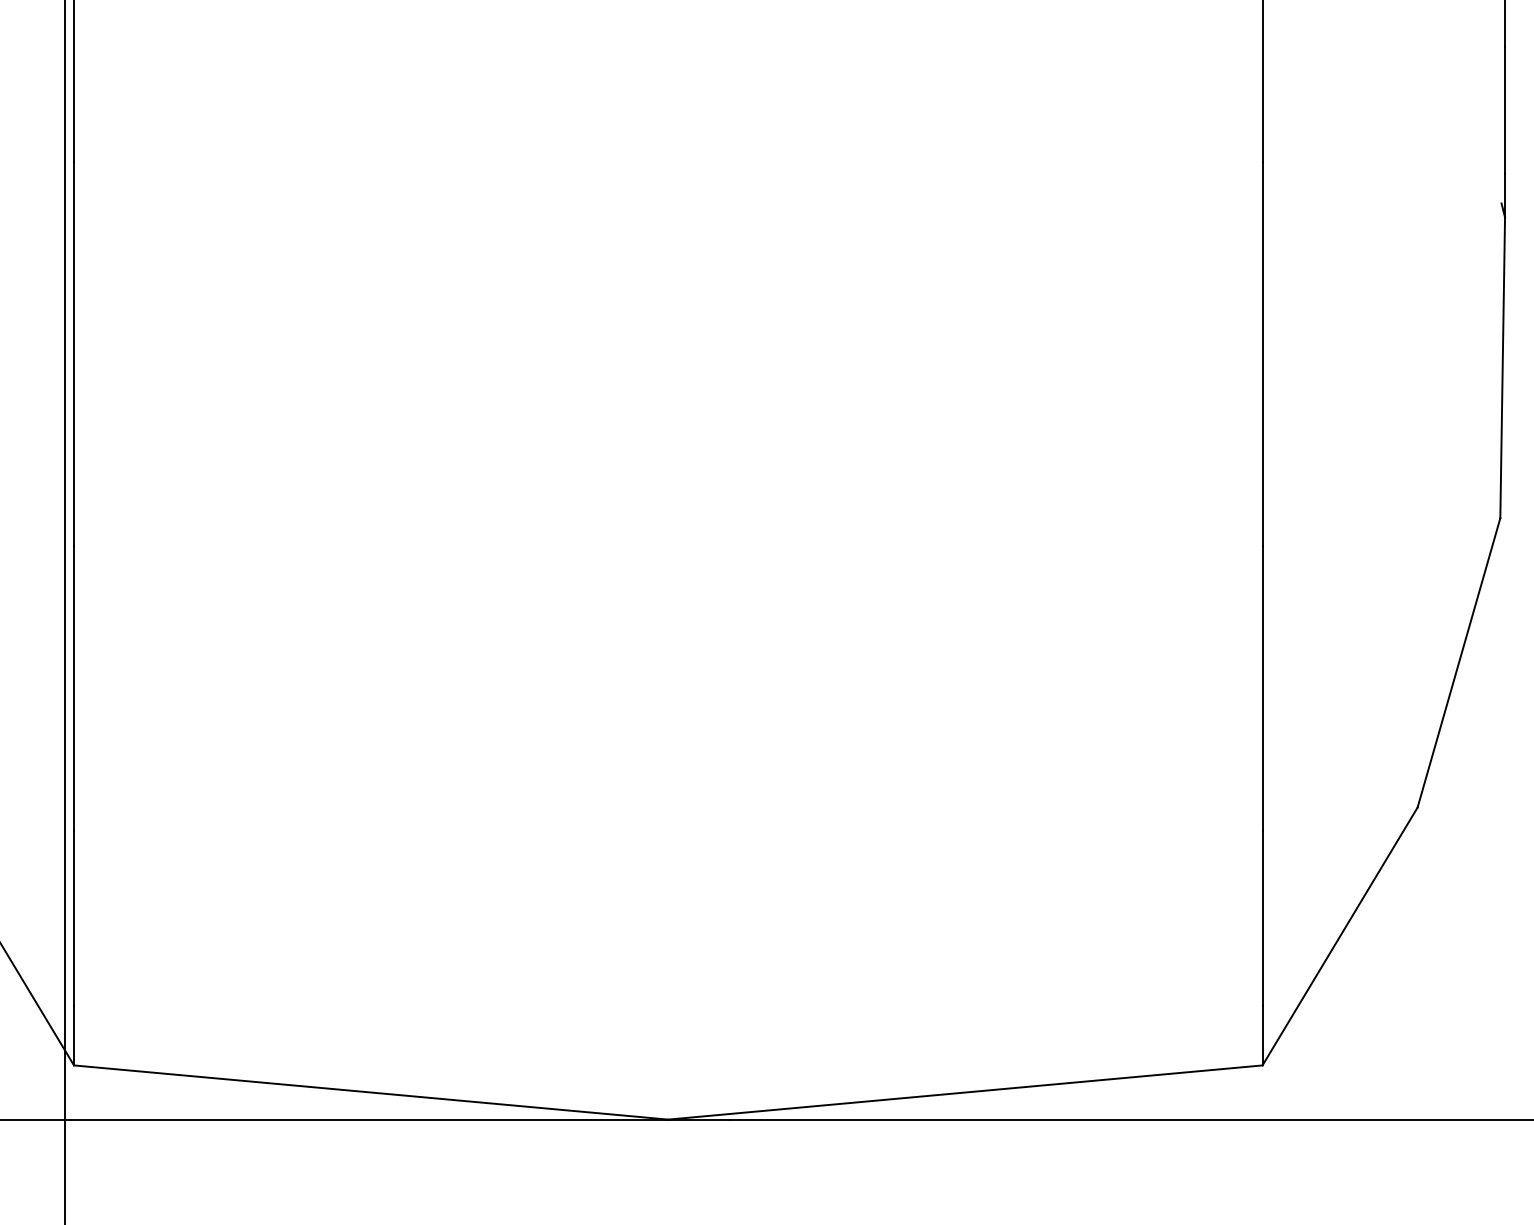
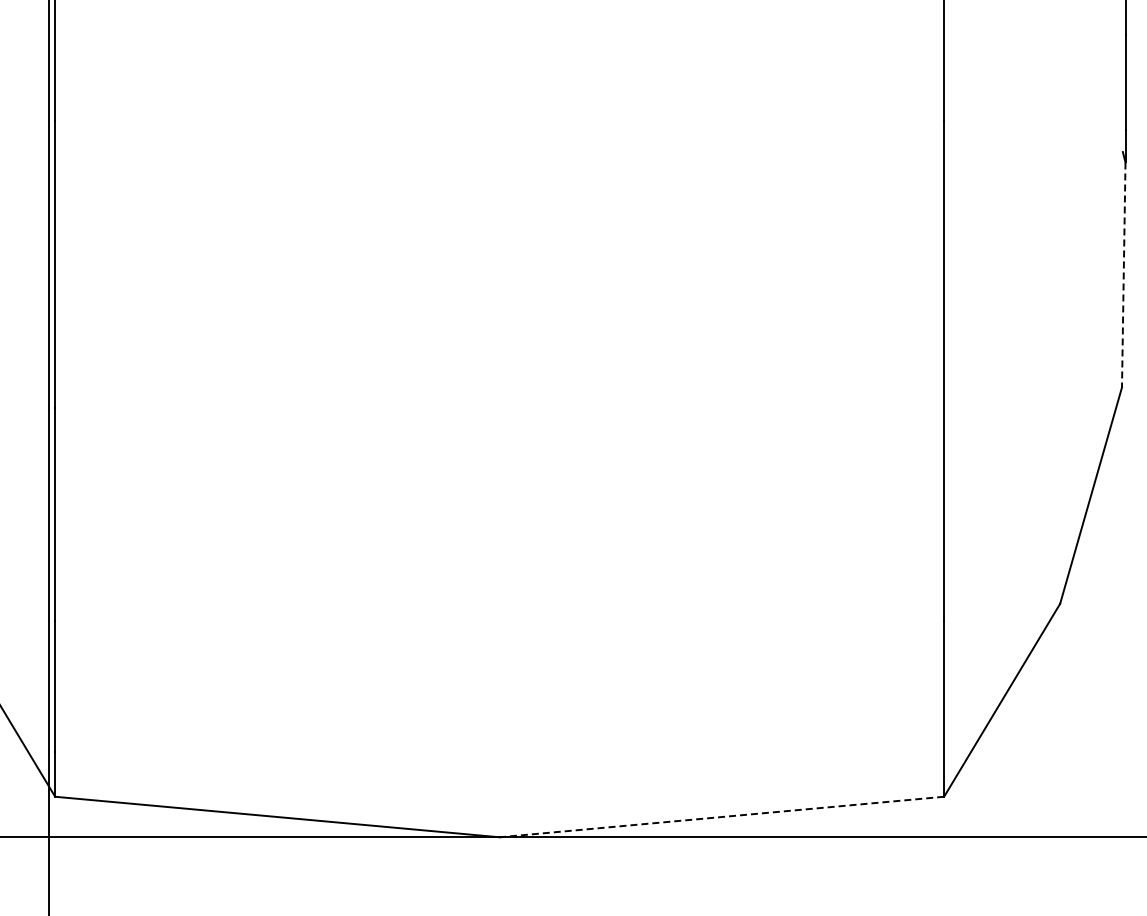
line: (1502, 368) -> (1123, 275), solid -> dashed
line: (964, 1093) -> (721, 817), solid -> dashed

